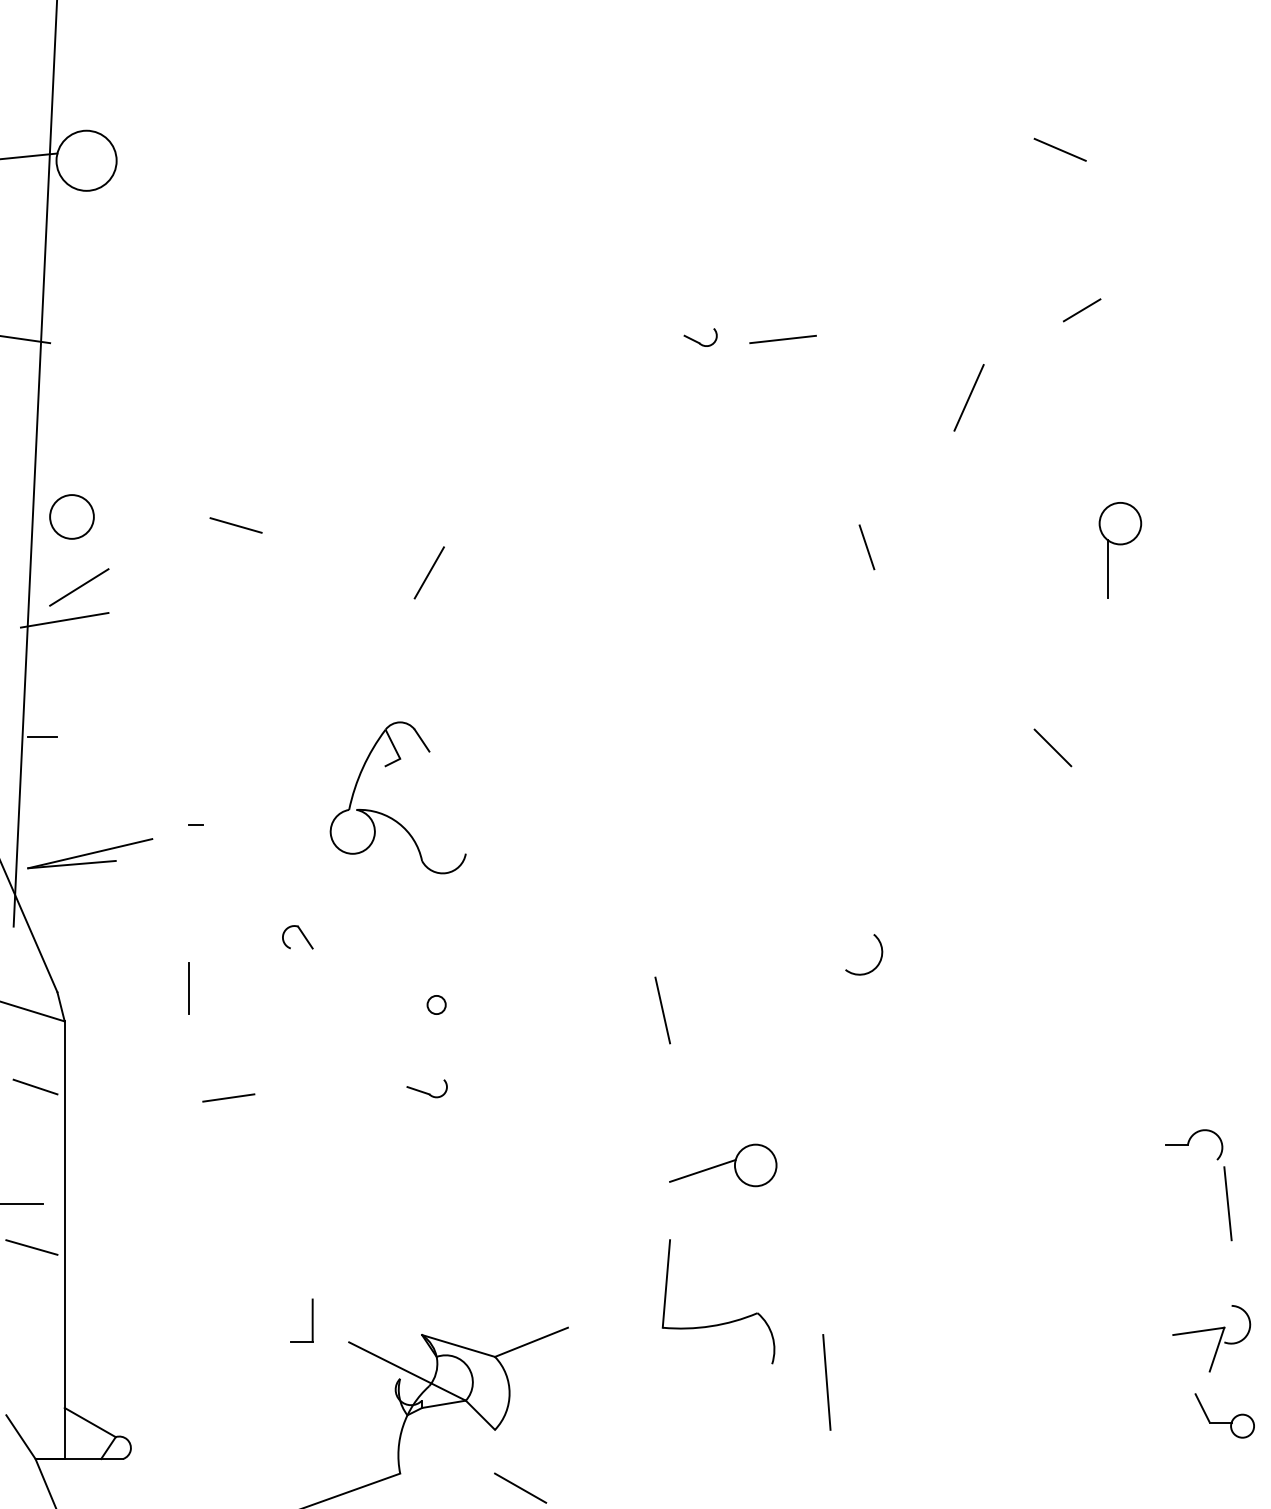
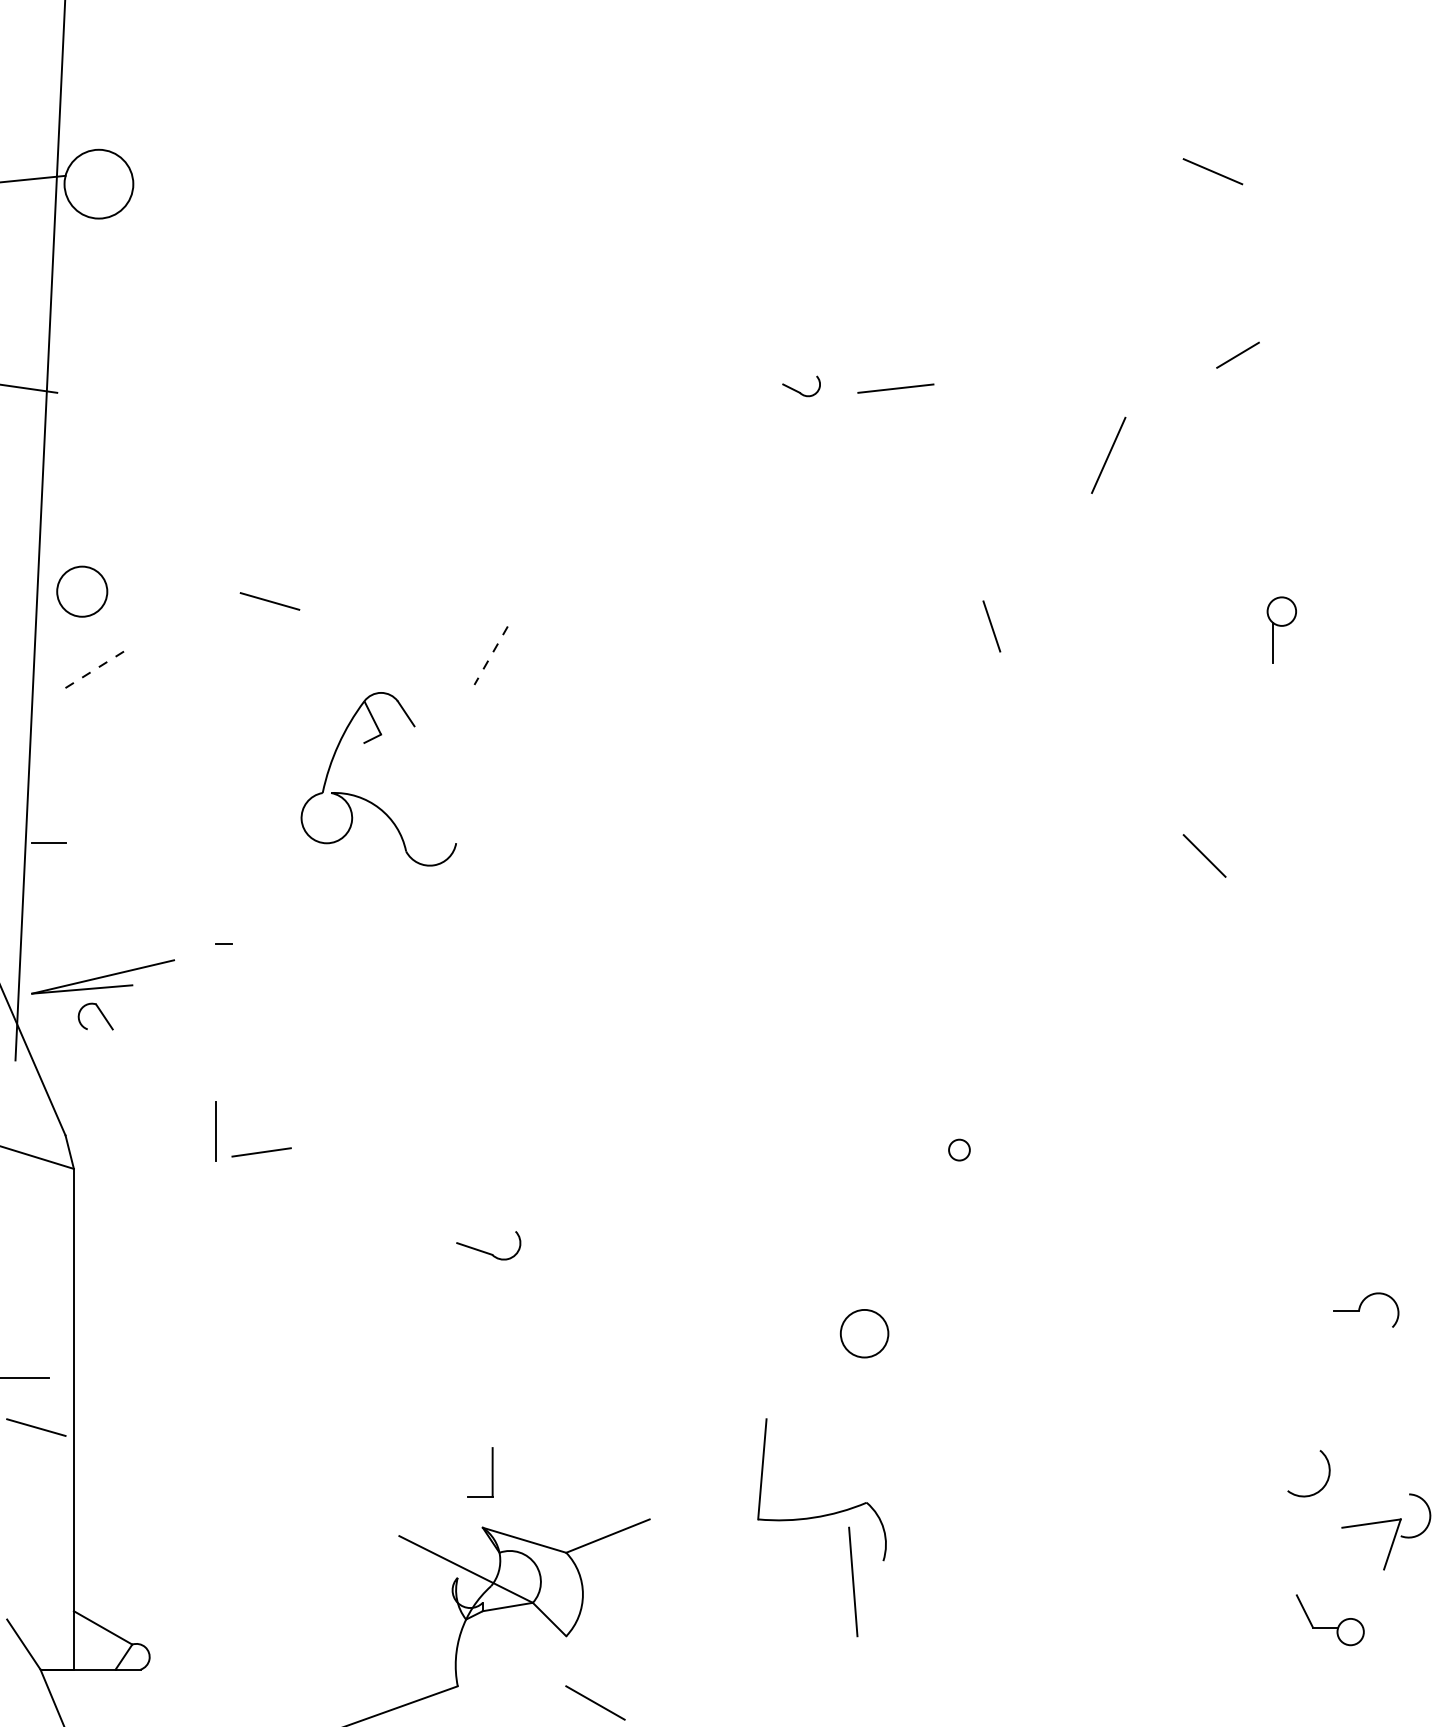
part: (1120, 550) -> (1281, 630), size x0.6
line: (429, 573) -> (491, 656), solid -> dashed
line: (78, 587) -> (89, 672), solid -> dashed
line: (64, 620) -> (73, 710), removed
part: (388, 815) -> (367, 799), moved
part: (297, 937) -> (95, 1016), moved
arc: (878, 962) -> (1325, 1482), moved
circle: (436, 1004) -> (959, 1149), moved
line: (662, 1010) -> (757, 1156), removed
line: (35, 1086) -> (40, 1243), removed
part: (426, 1088) -> (487, 1245), size x1.4
line: (228, 1097) -> (261, 1151), moved
line: (702, 1170) -> (803, 1339), removed
line: (1227, 1203) -> (1404, 1377), removed
part: (311, 1320) -> (491, 1472), moved
line: (826, 1382) -> (852, 1582), moved
part: (1224, 1422) -> (1329, 1627), moved

